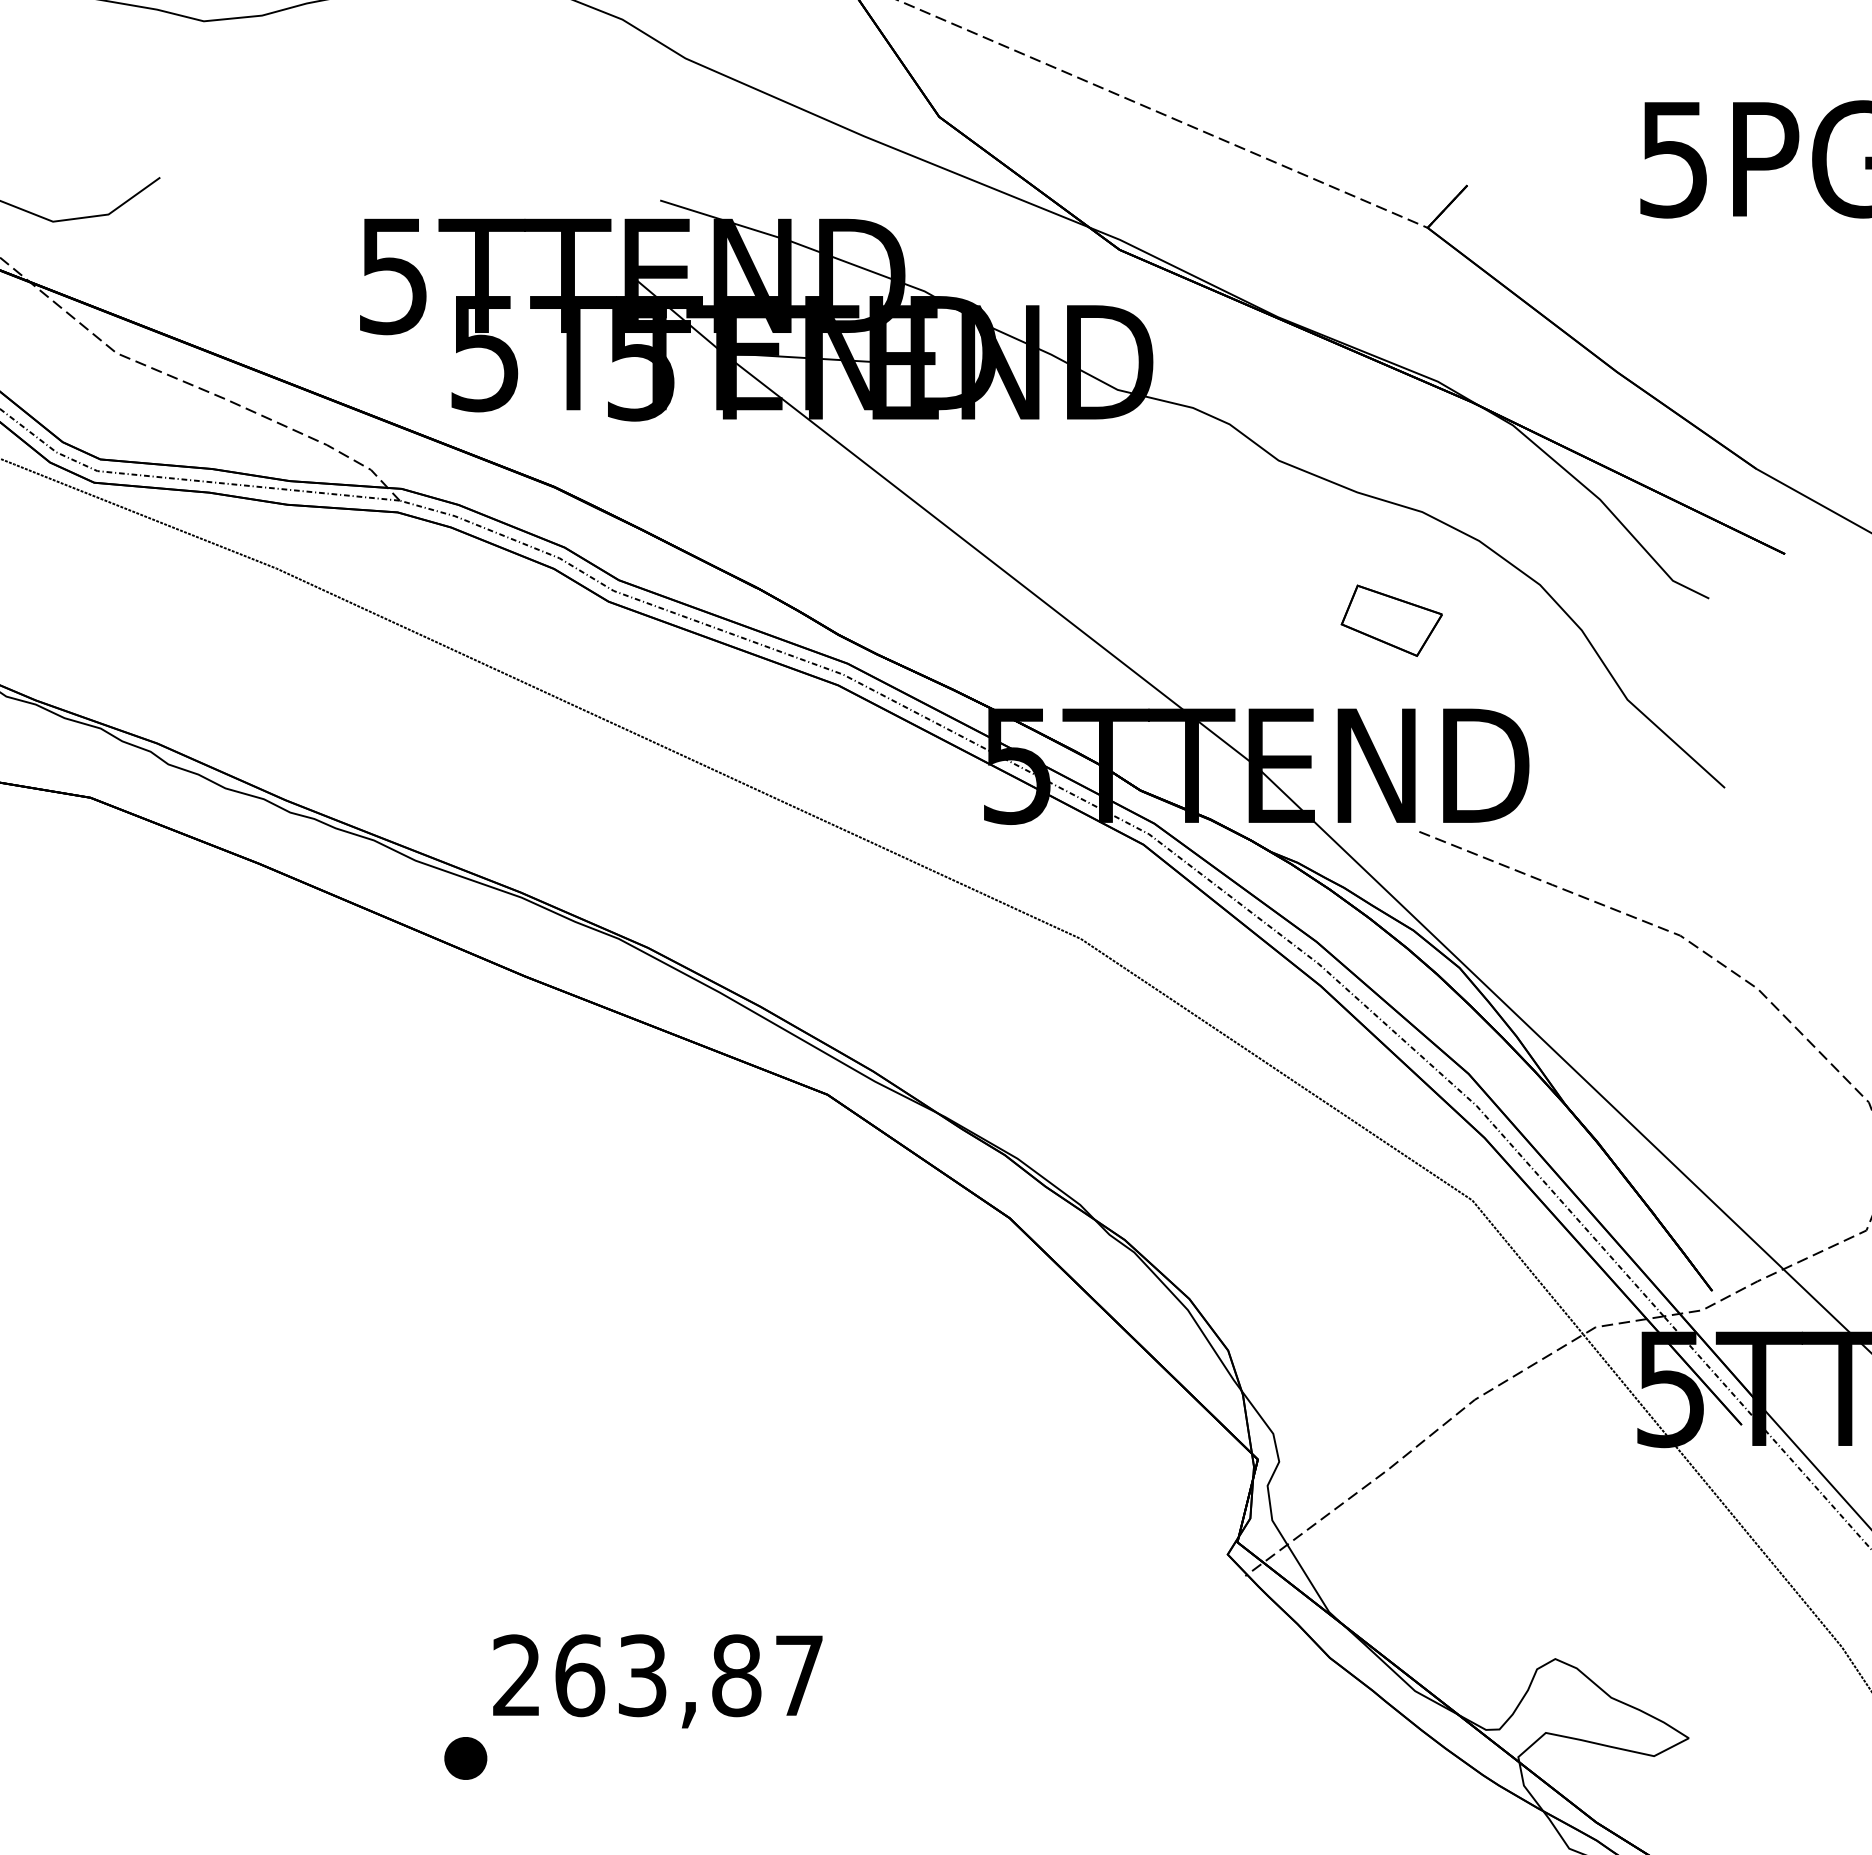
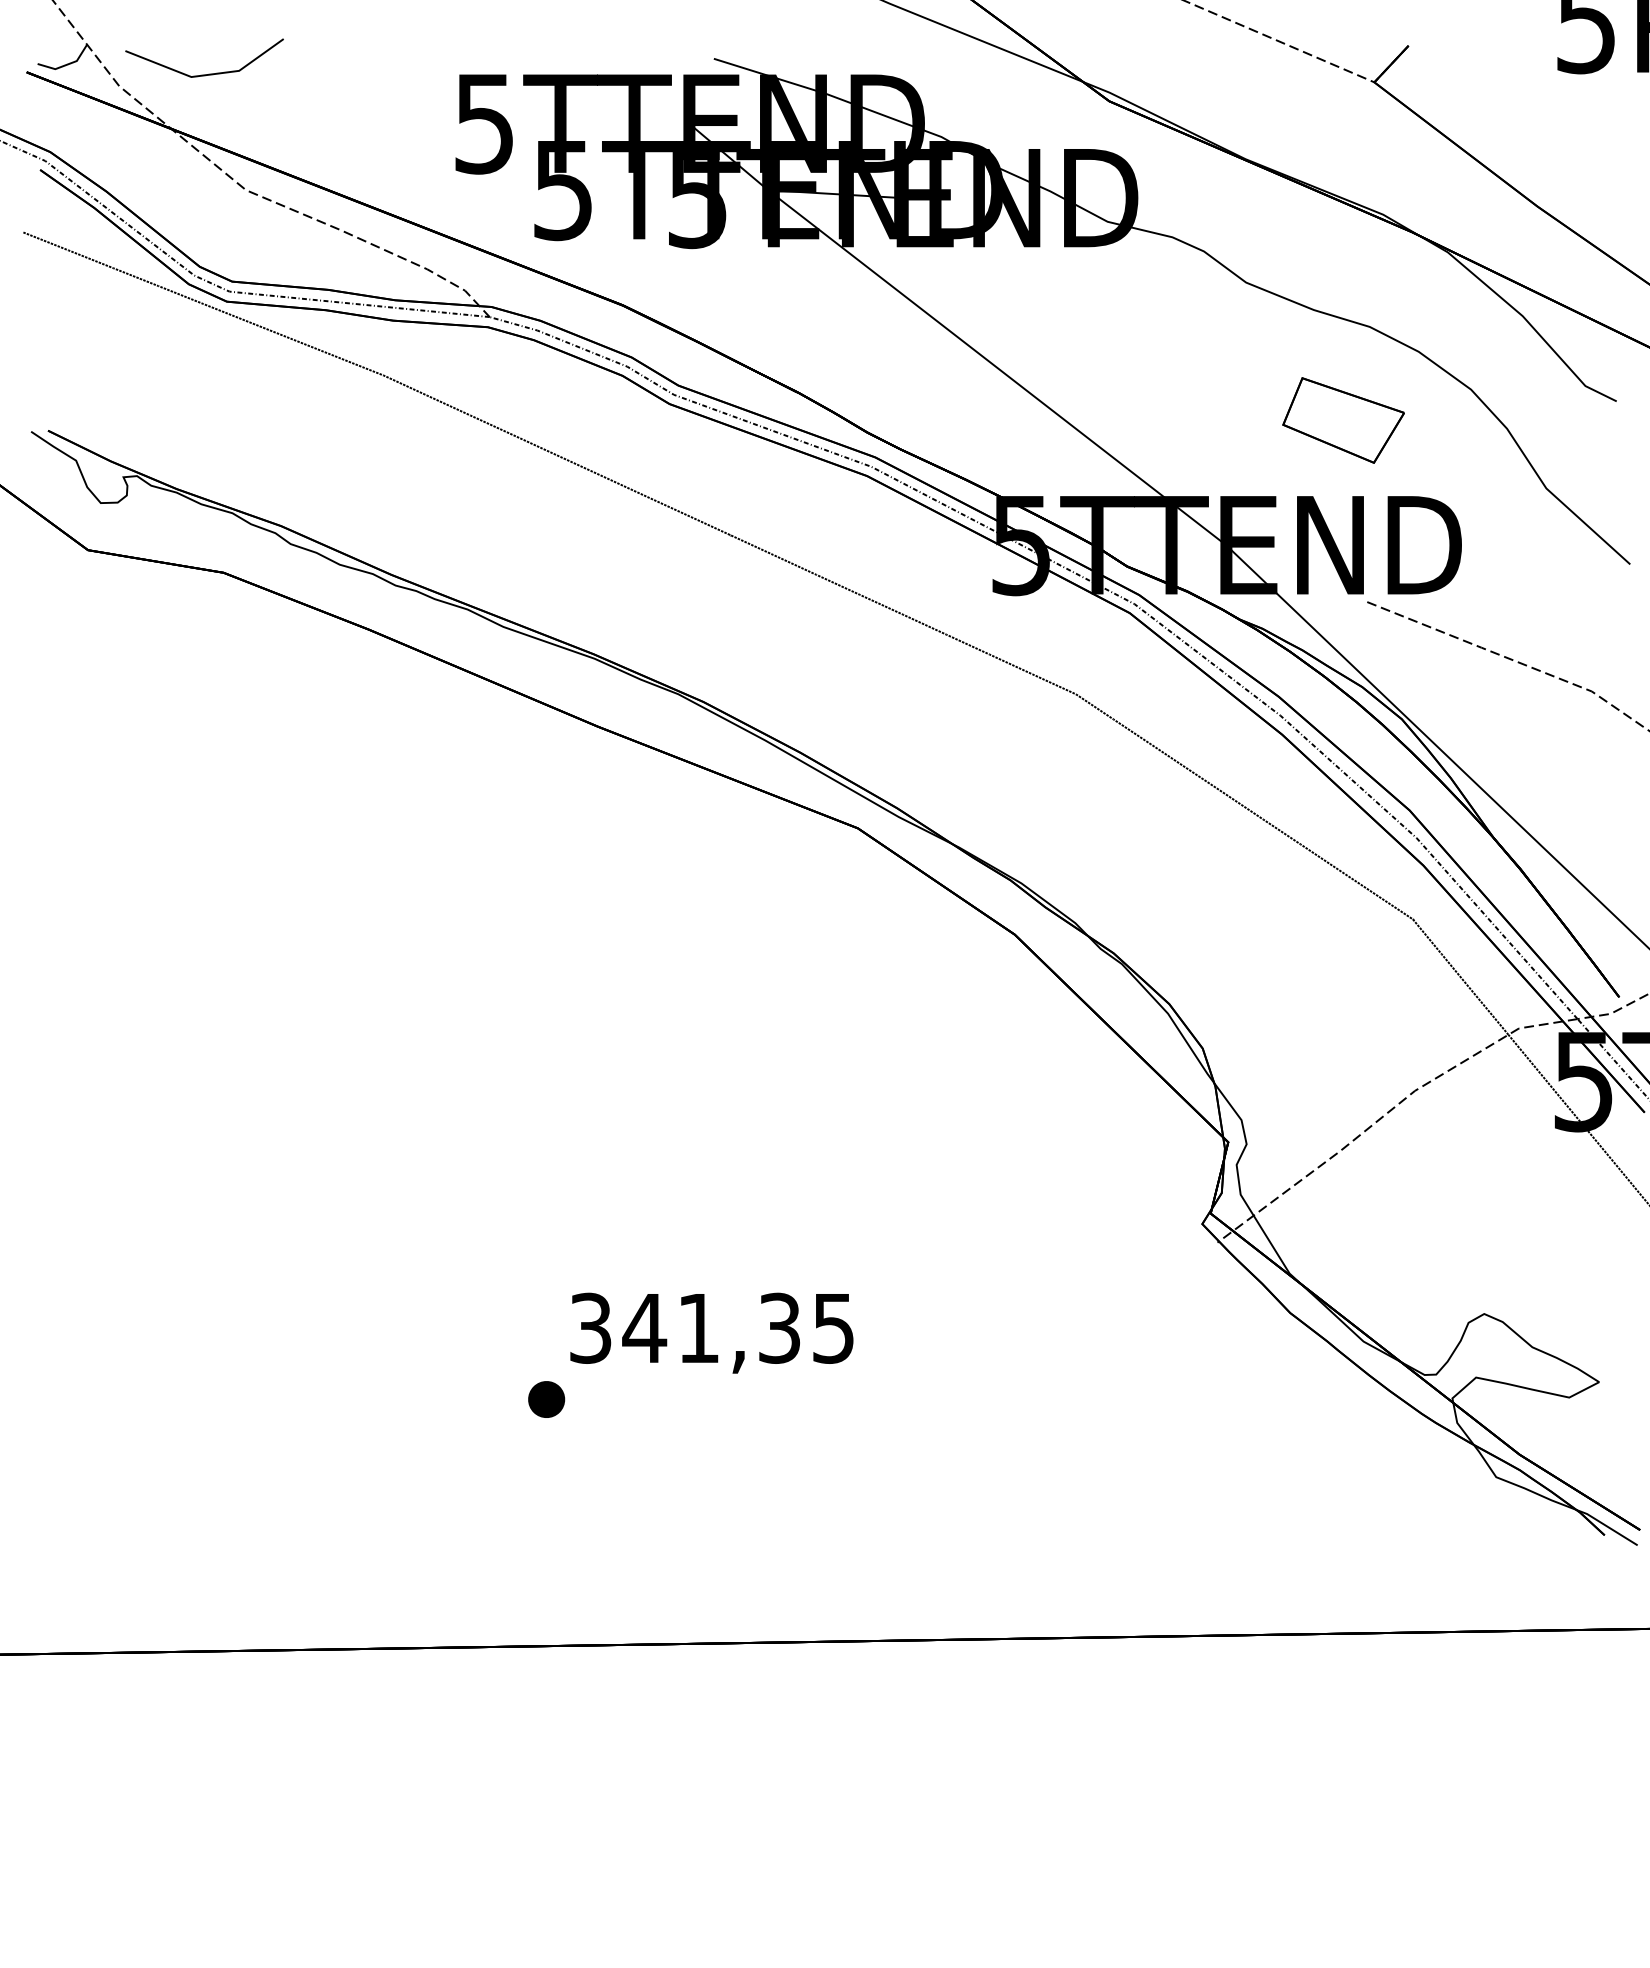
part: (1391, 620) -> (1343, 420), size x1.4
text: (657, 1674) -> (711, 1327), 263,87 -> 341,35

